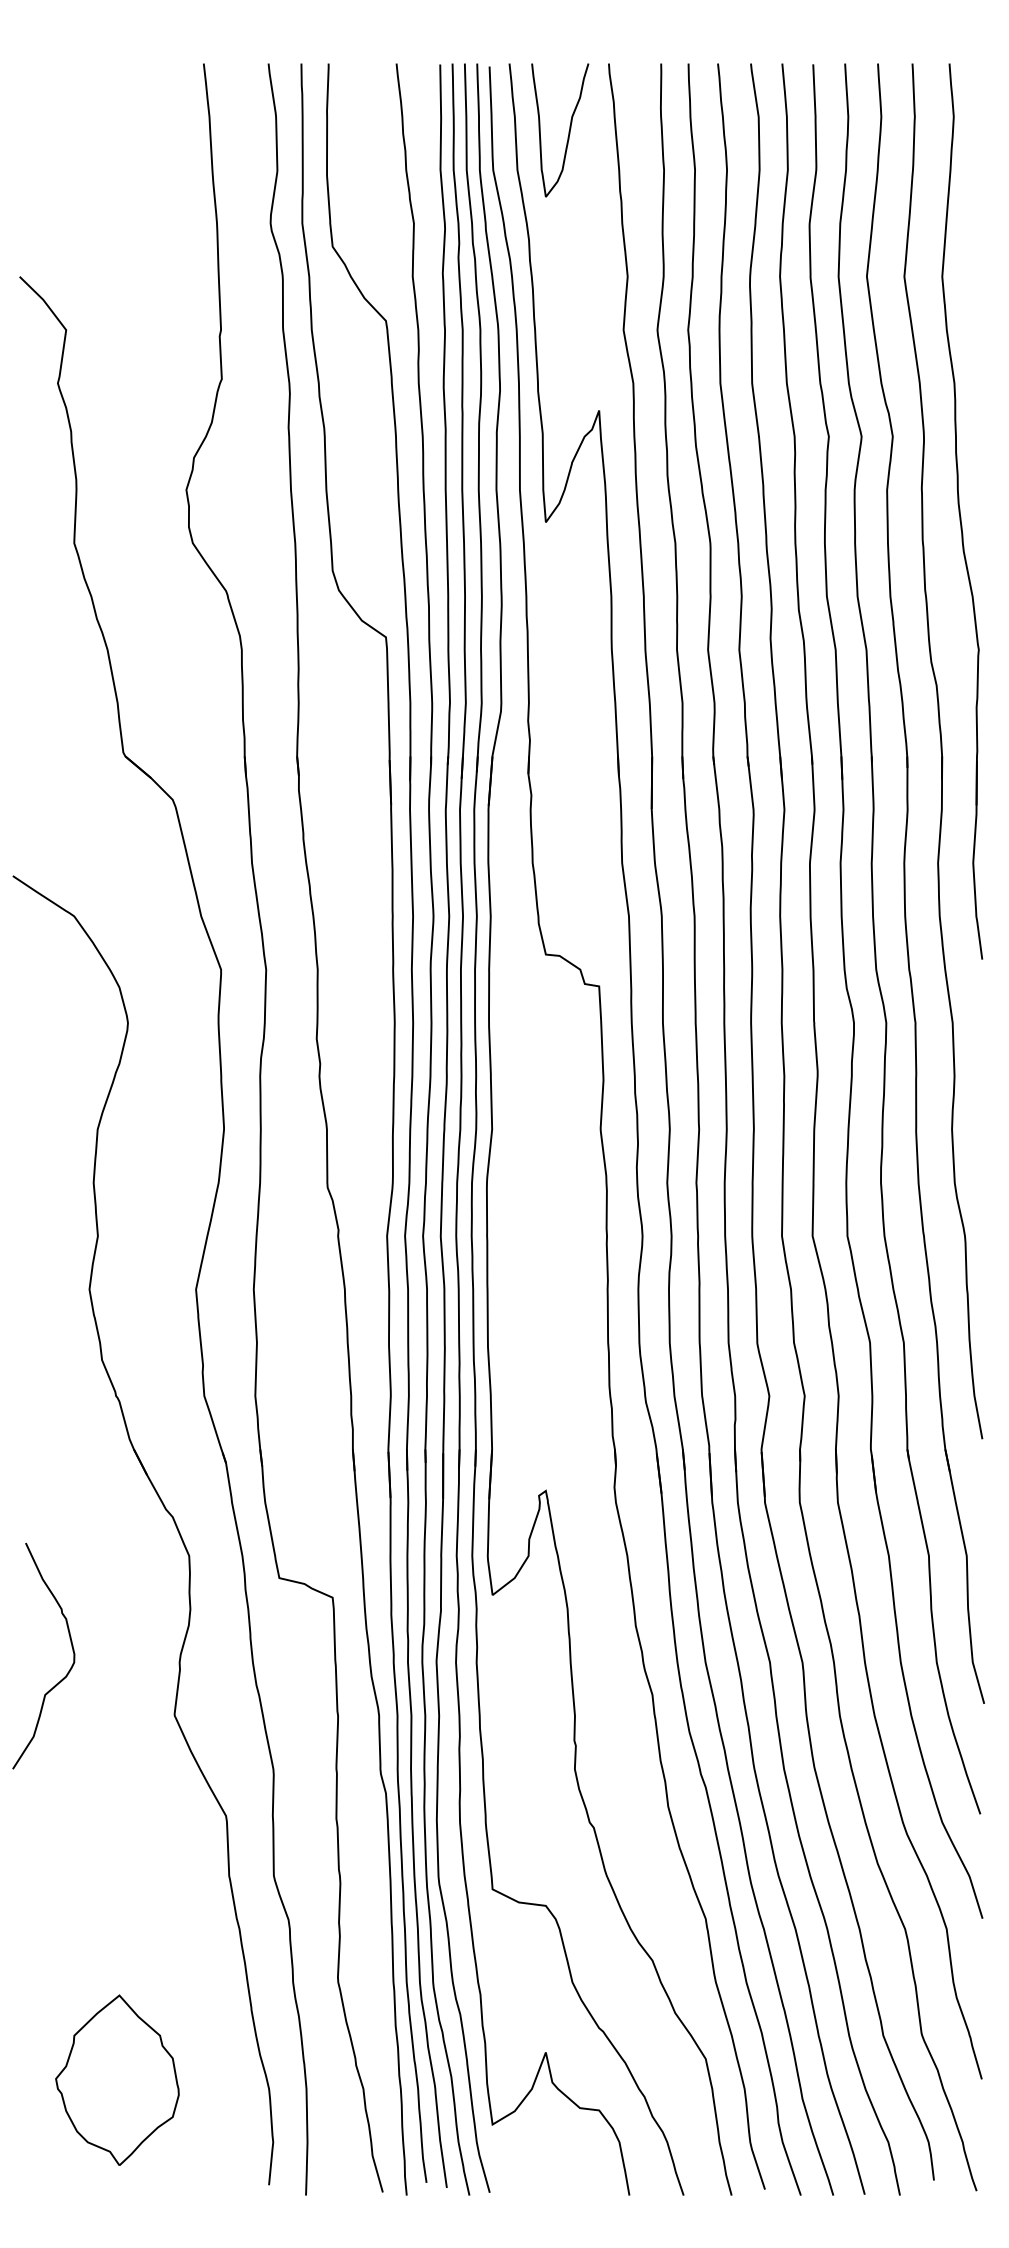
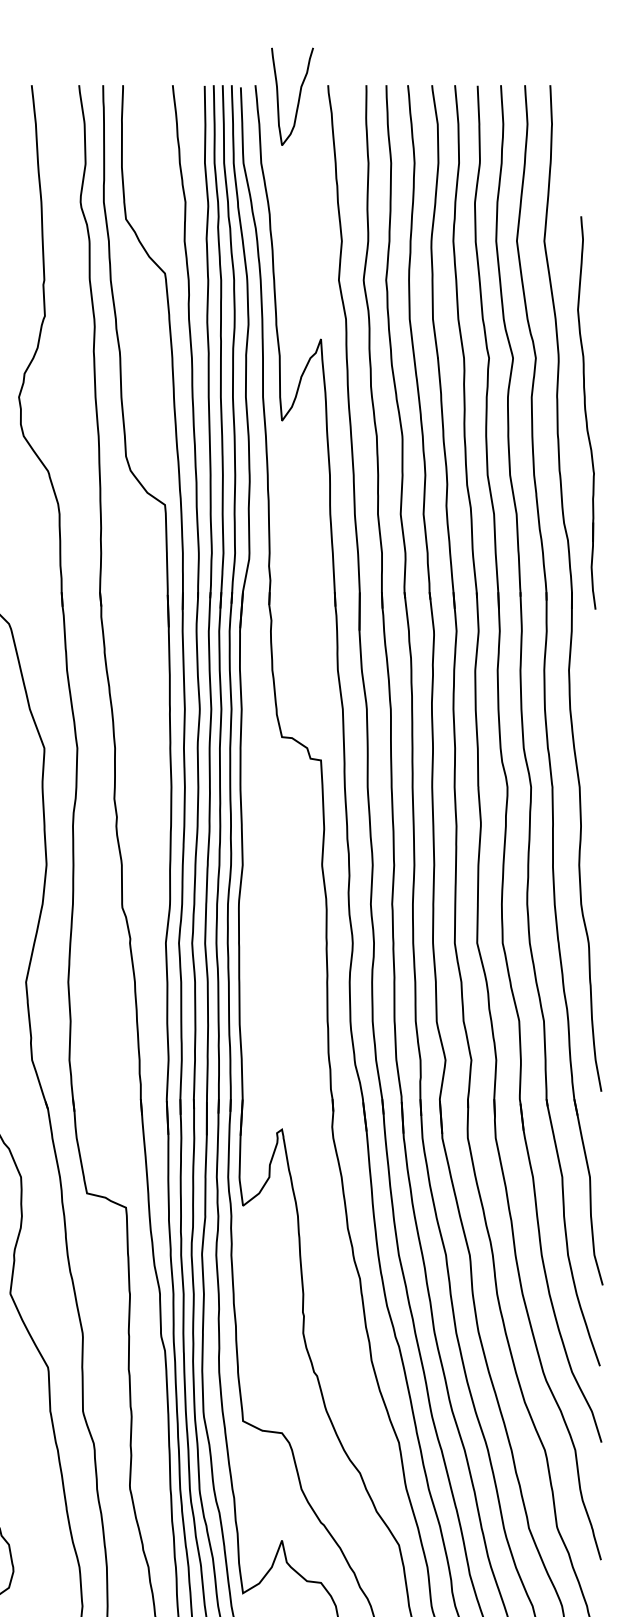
curve: (568, 131) -> (298, 97), moved
part: (962, 511) -> (586, 412), size x0.6

